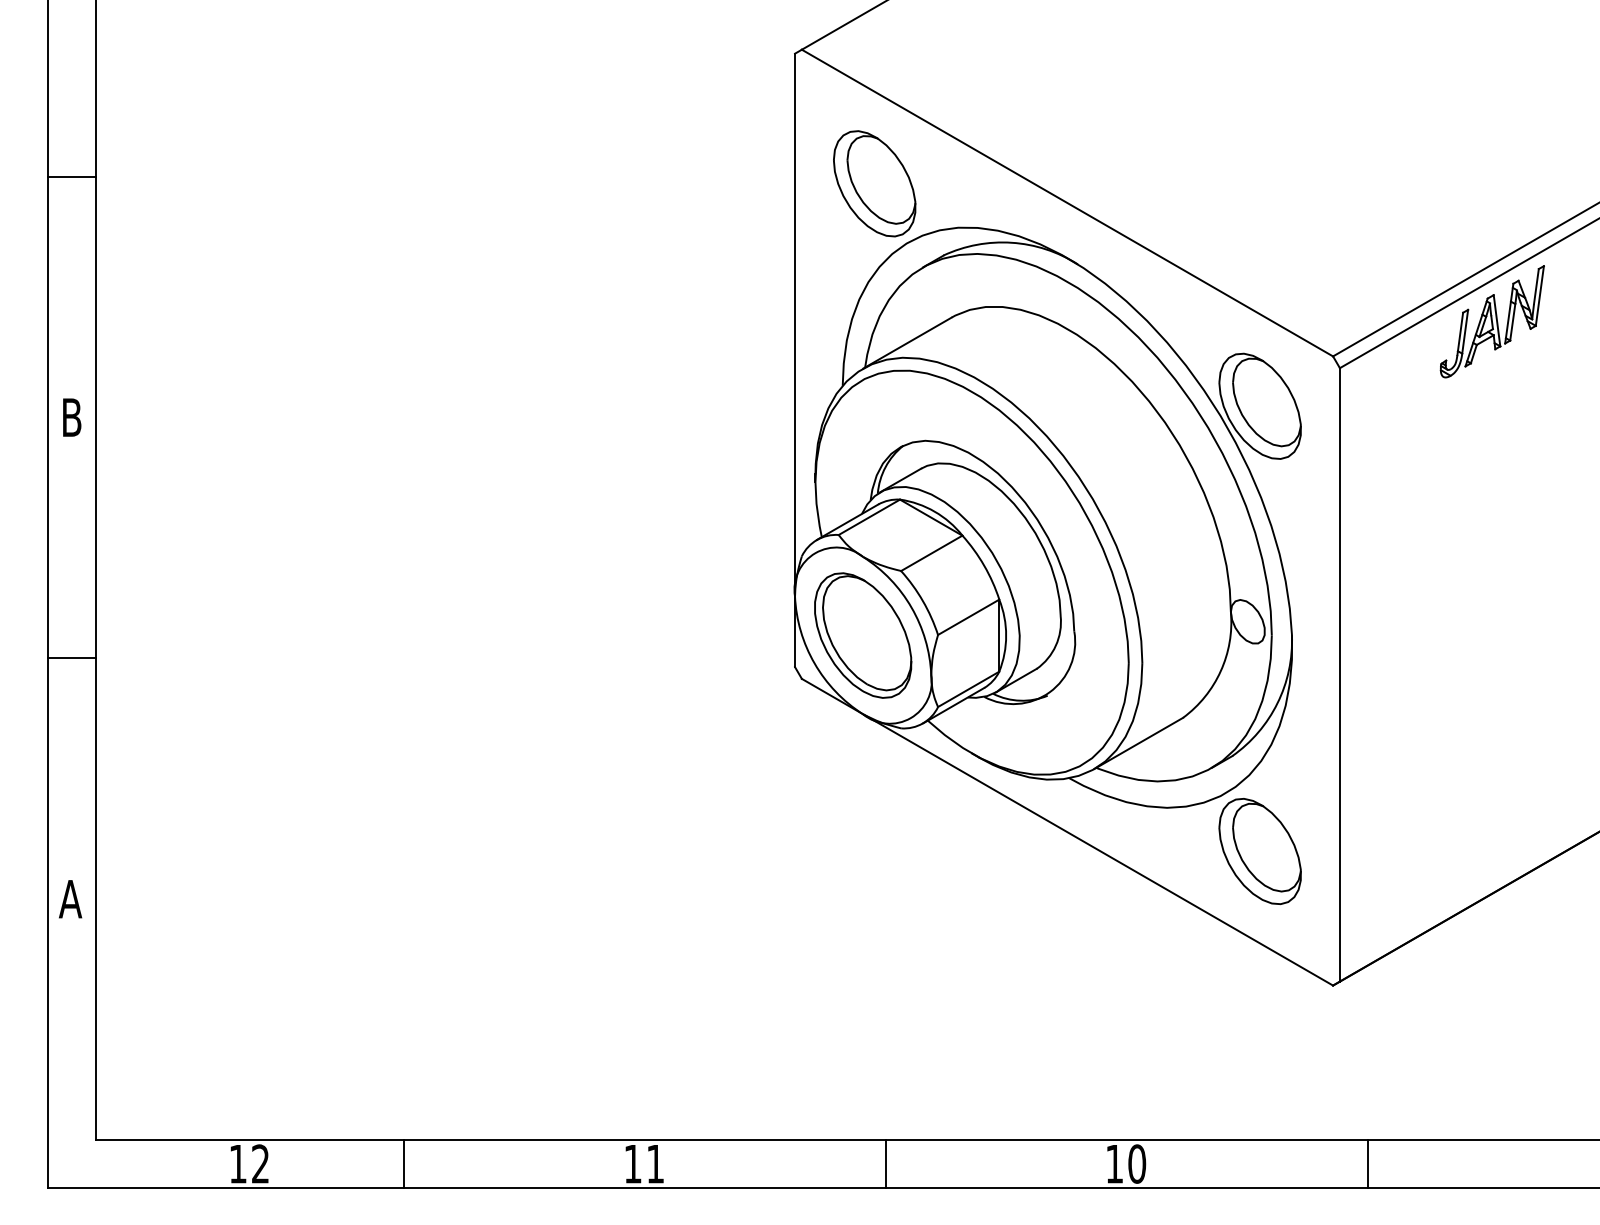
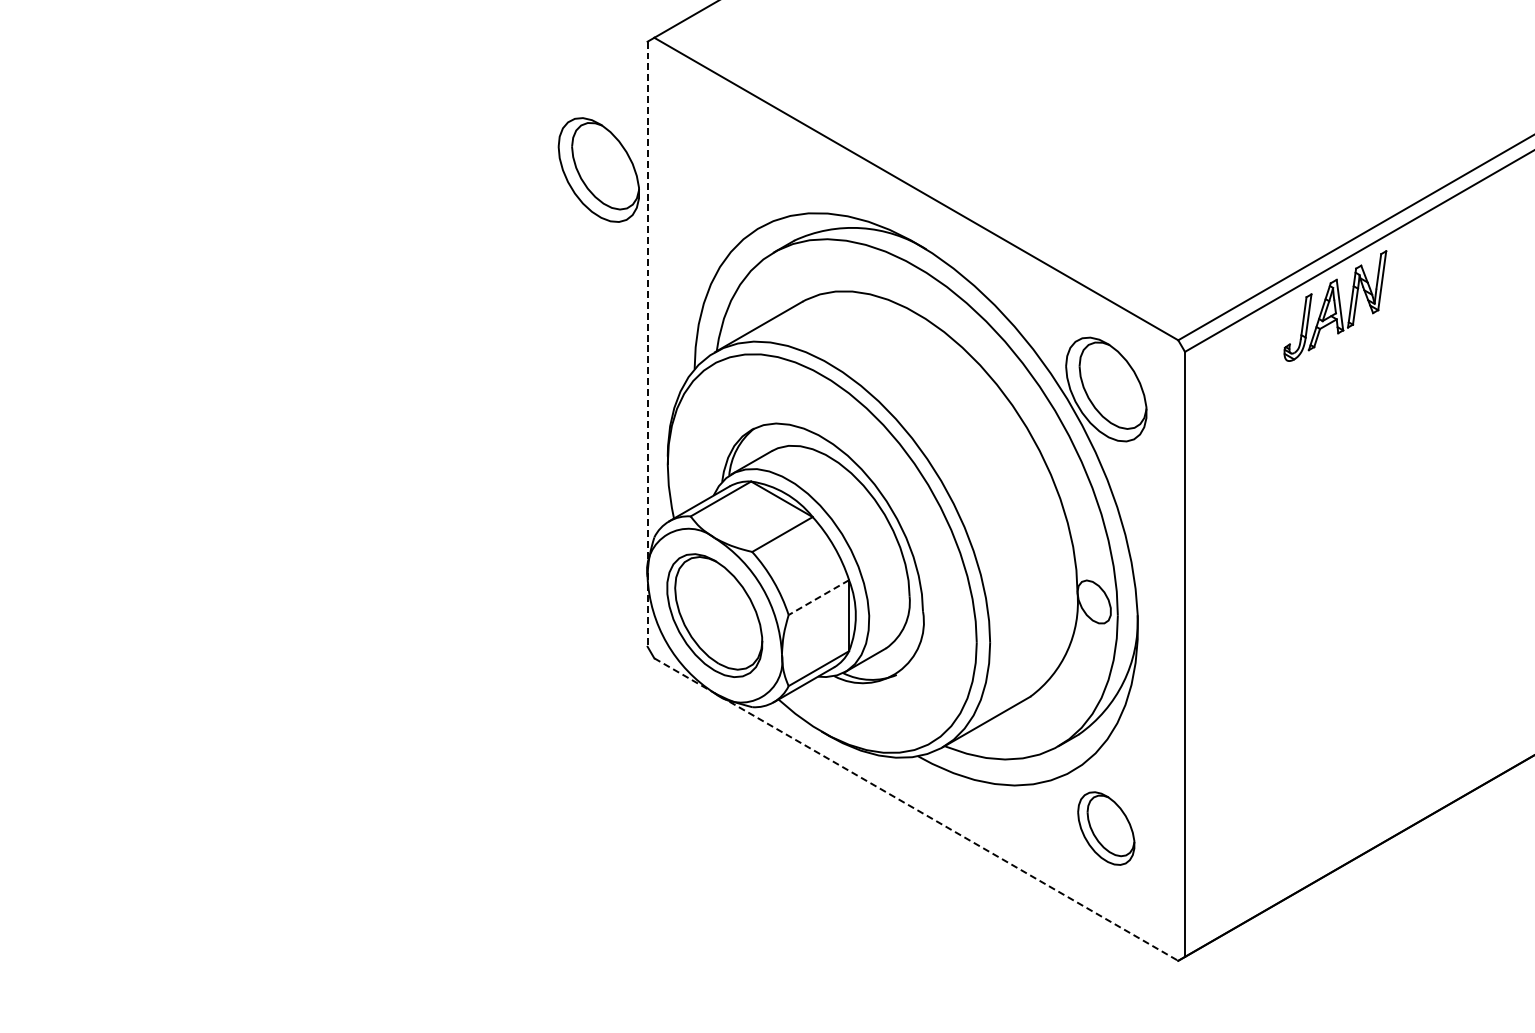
part: (874, 183) -> (598, 169), moved
line: (795, 360) -> (648, 344), solid -> dashed
line: (968, 617) -> (818, 597), solid -> dashed
line: (1067, 832) -> (916, 809), solid -> dashed
part: (1259, 851) -> (1105, 828), size x0.7

